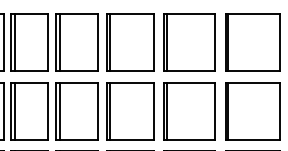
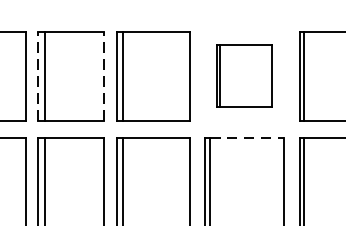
line: (55, 42) -> (38, 76), solid -> dashed
line: (97, 42) -> (102, 76), solid -> dashed
part: (189, 42) -> (244, 76), size x0.7
line: (191, 82) -> (247, 137), solid -> dashed

